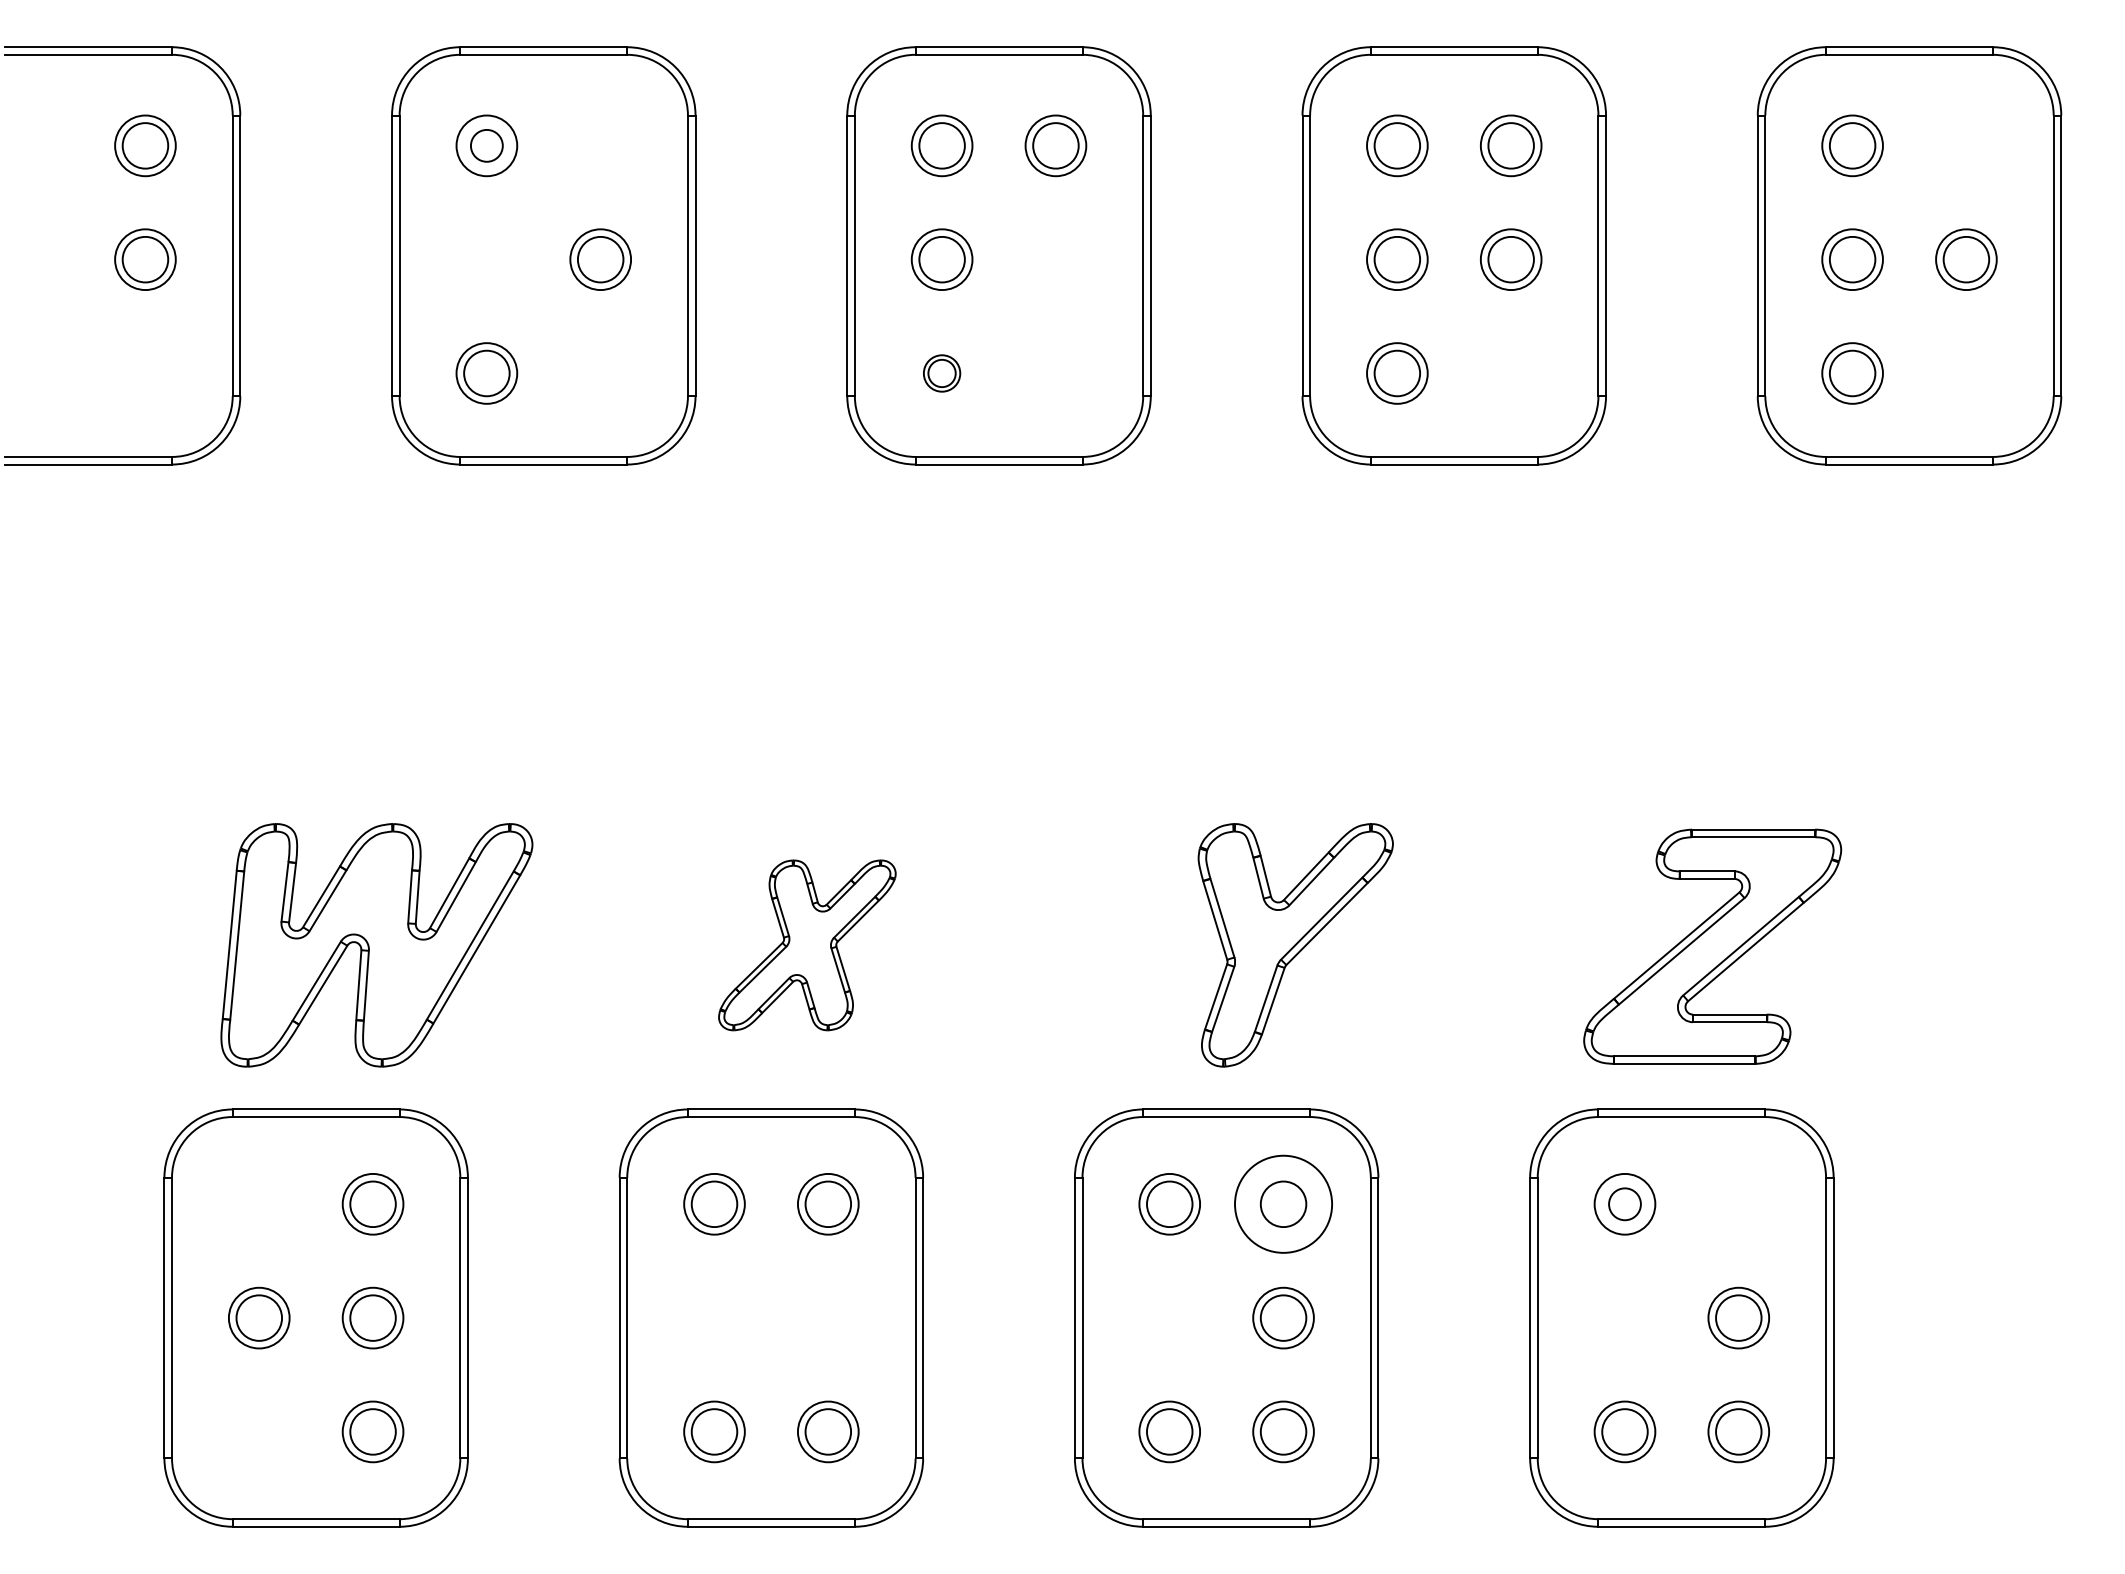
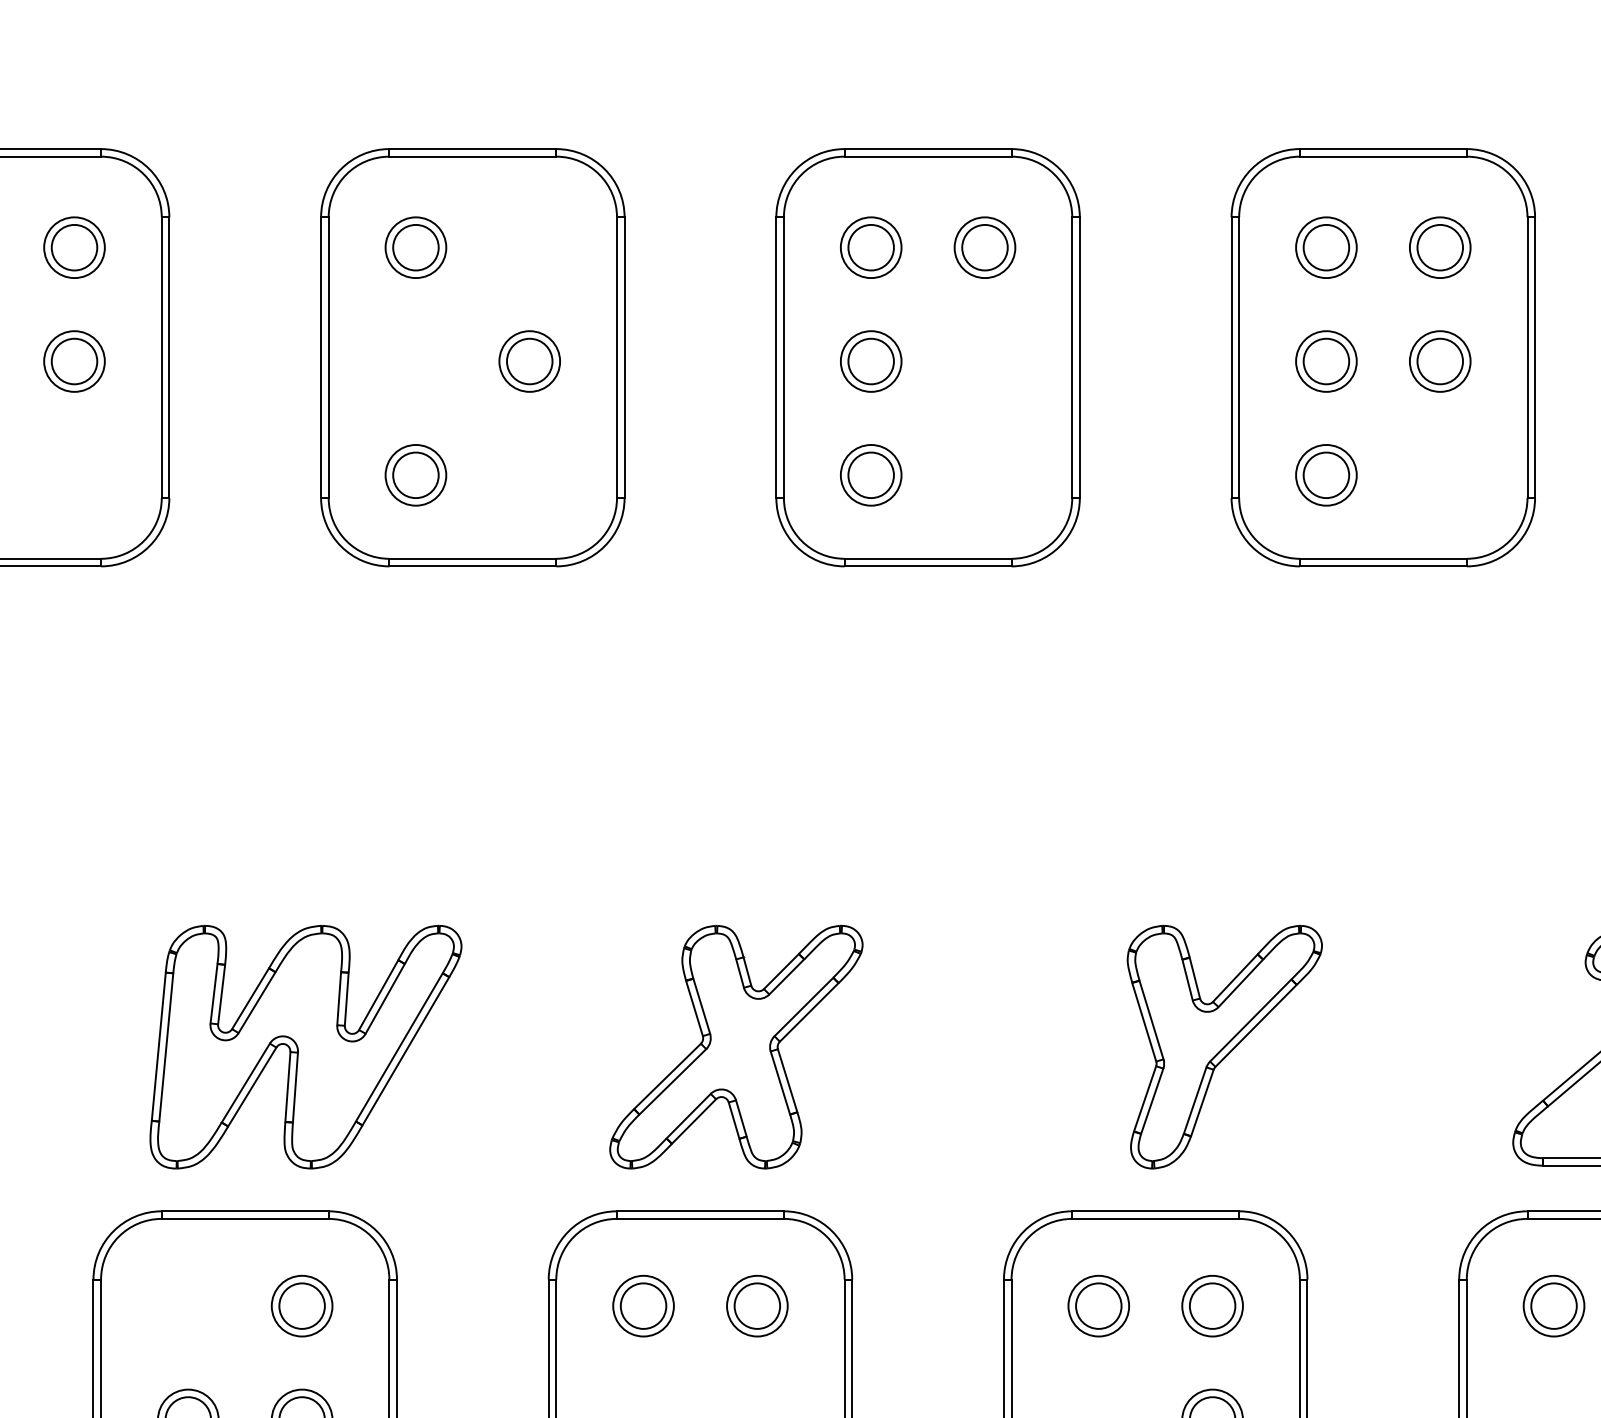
circle: (486, 145) -> (415, 247), size x1.43
part: (941, 373) -> (870, 475), size x1.67
part: (807, 945) -> (736, 1047), size x1.43
circle: (1283, 1203) -> (1212, 1305), size x0.62
circle: (1624, 1204) -> (1553, 1306), size x1.43

